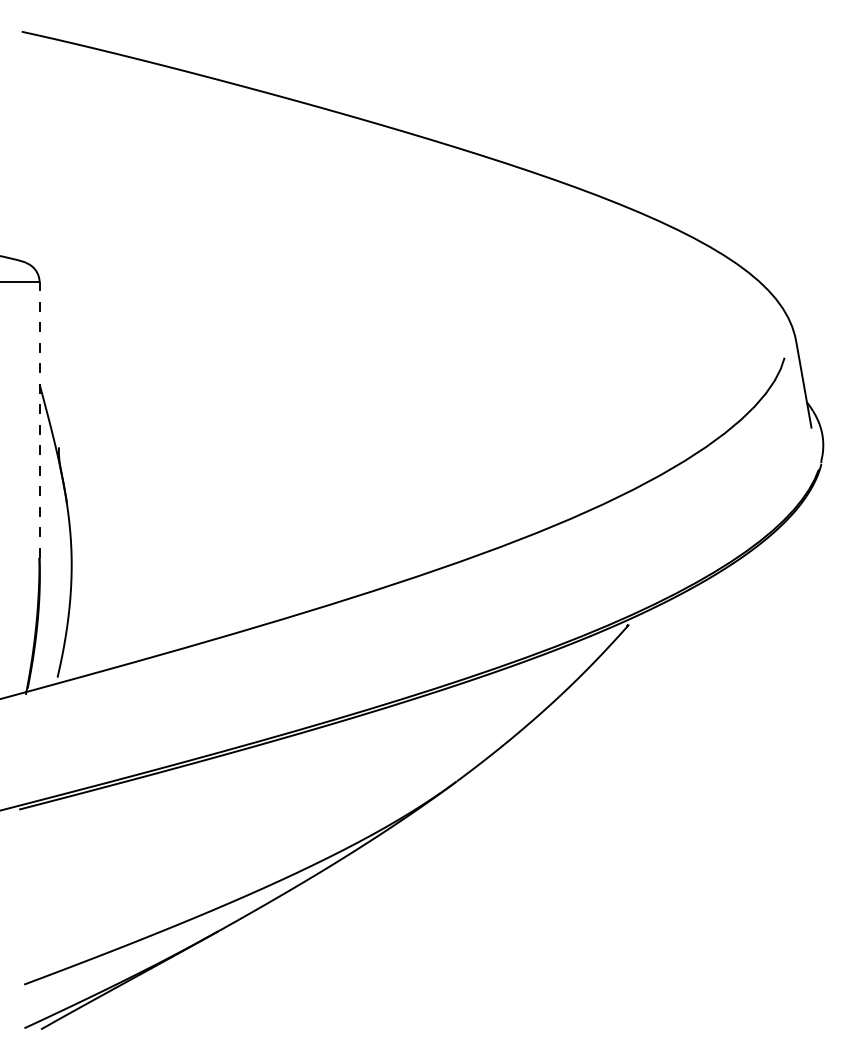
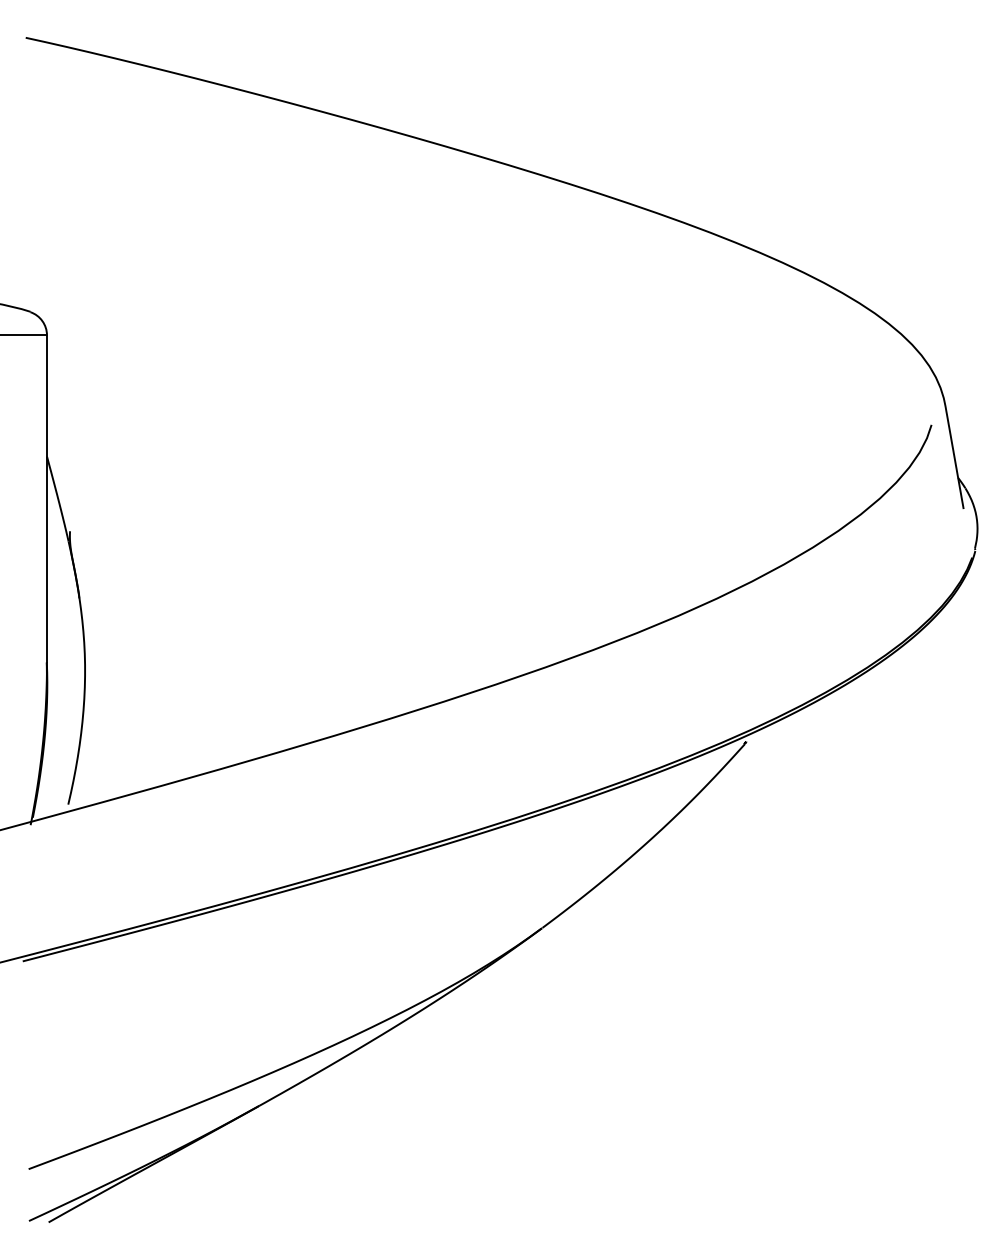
line: (40, 419) -> (47, 498), dashed -> solid

